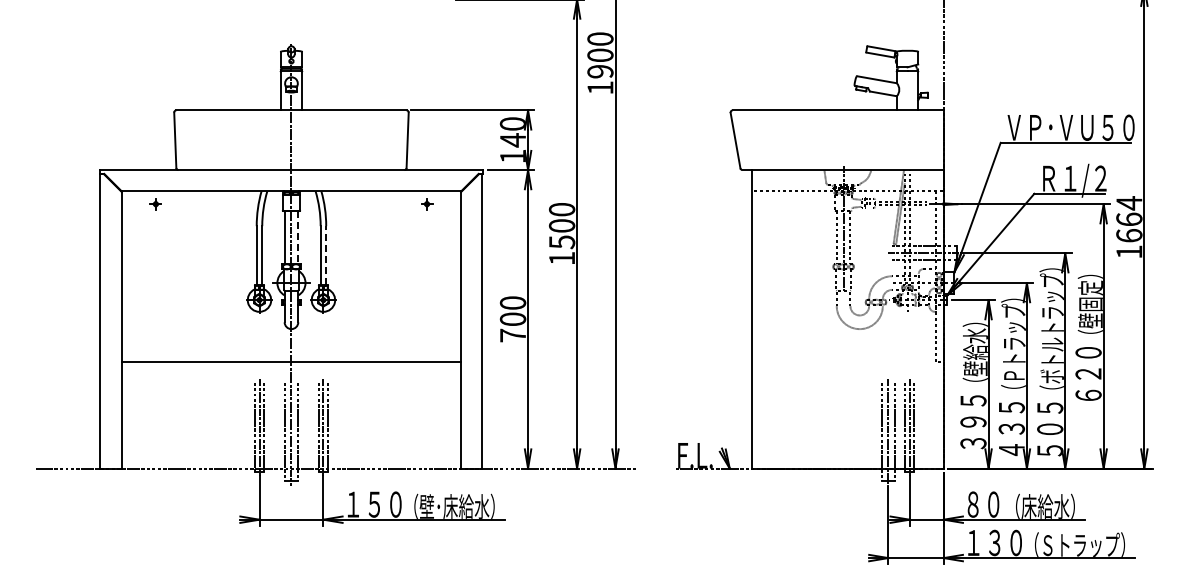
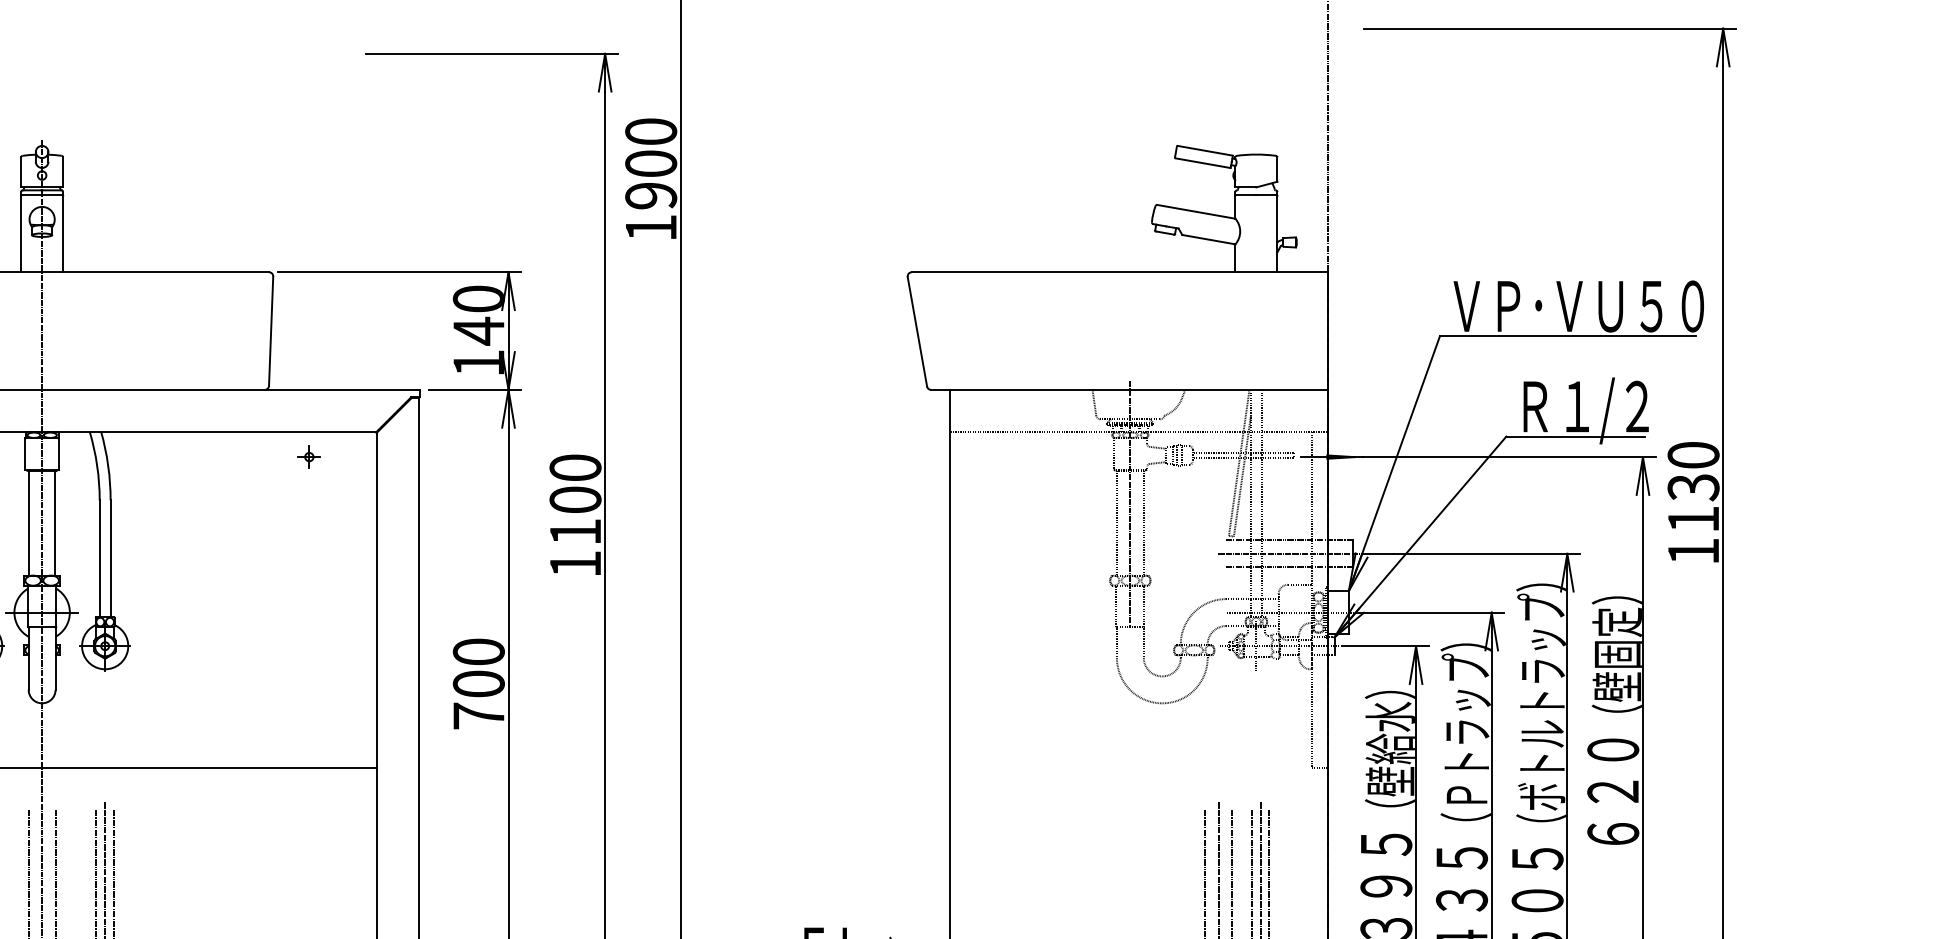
text: (1129, 219) -> (1693, 487), 1664 -> 1130
line: (298, 238) -> (55, 524), dashed -> solid
text: (562, 242) -> (576, 532), 1500 -> 1100
line: (326, 255) -> (111, 558), dashed -> solid

